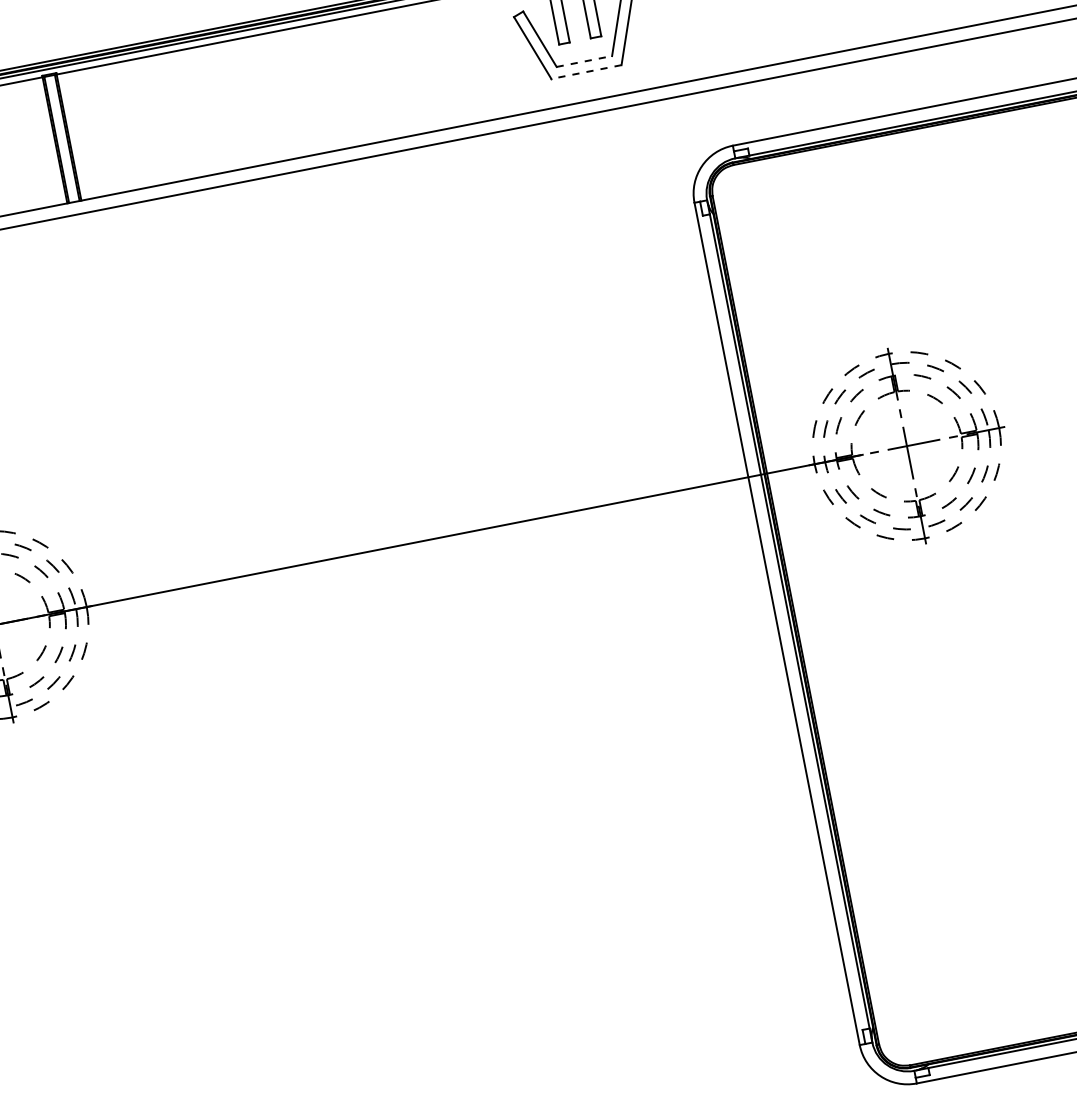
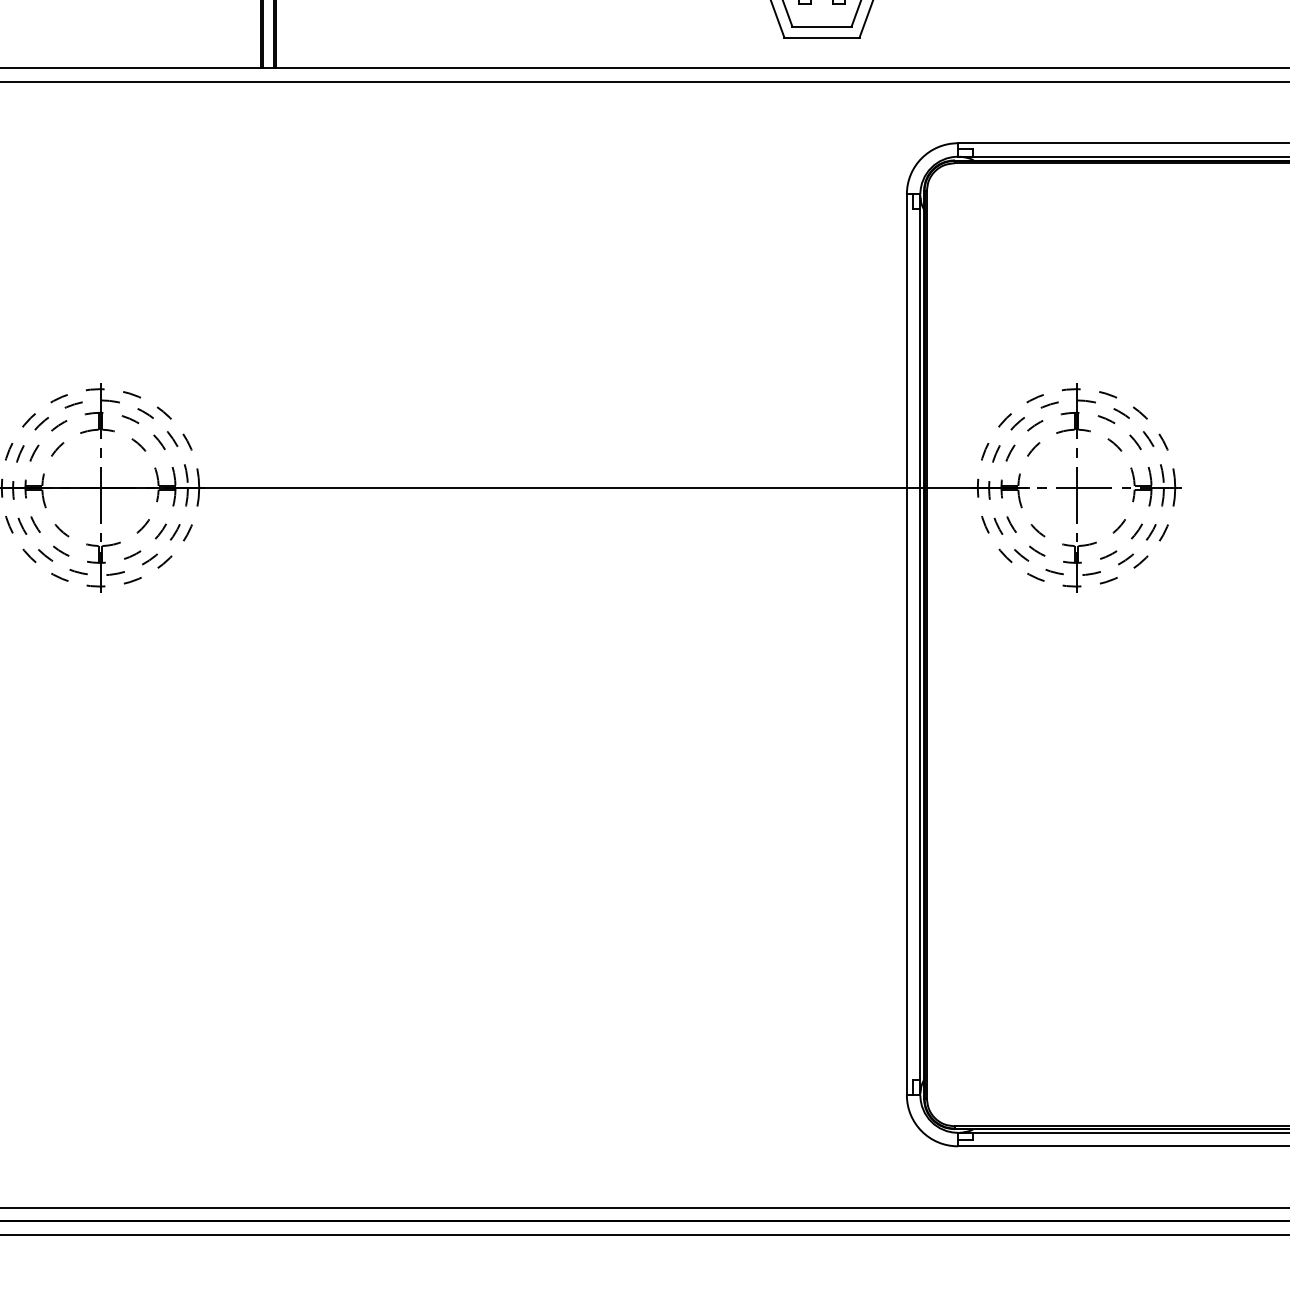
line: (584, 61) -> (822, 26), dashed -> solid
line: (586, 71) -> (822, 37), dashed -> solid

